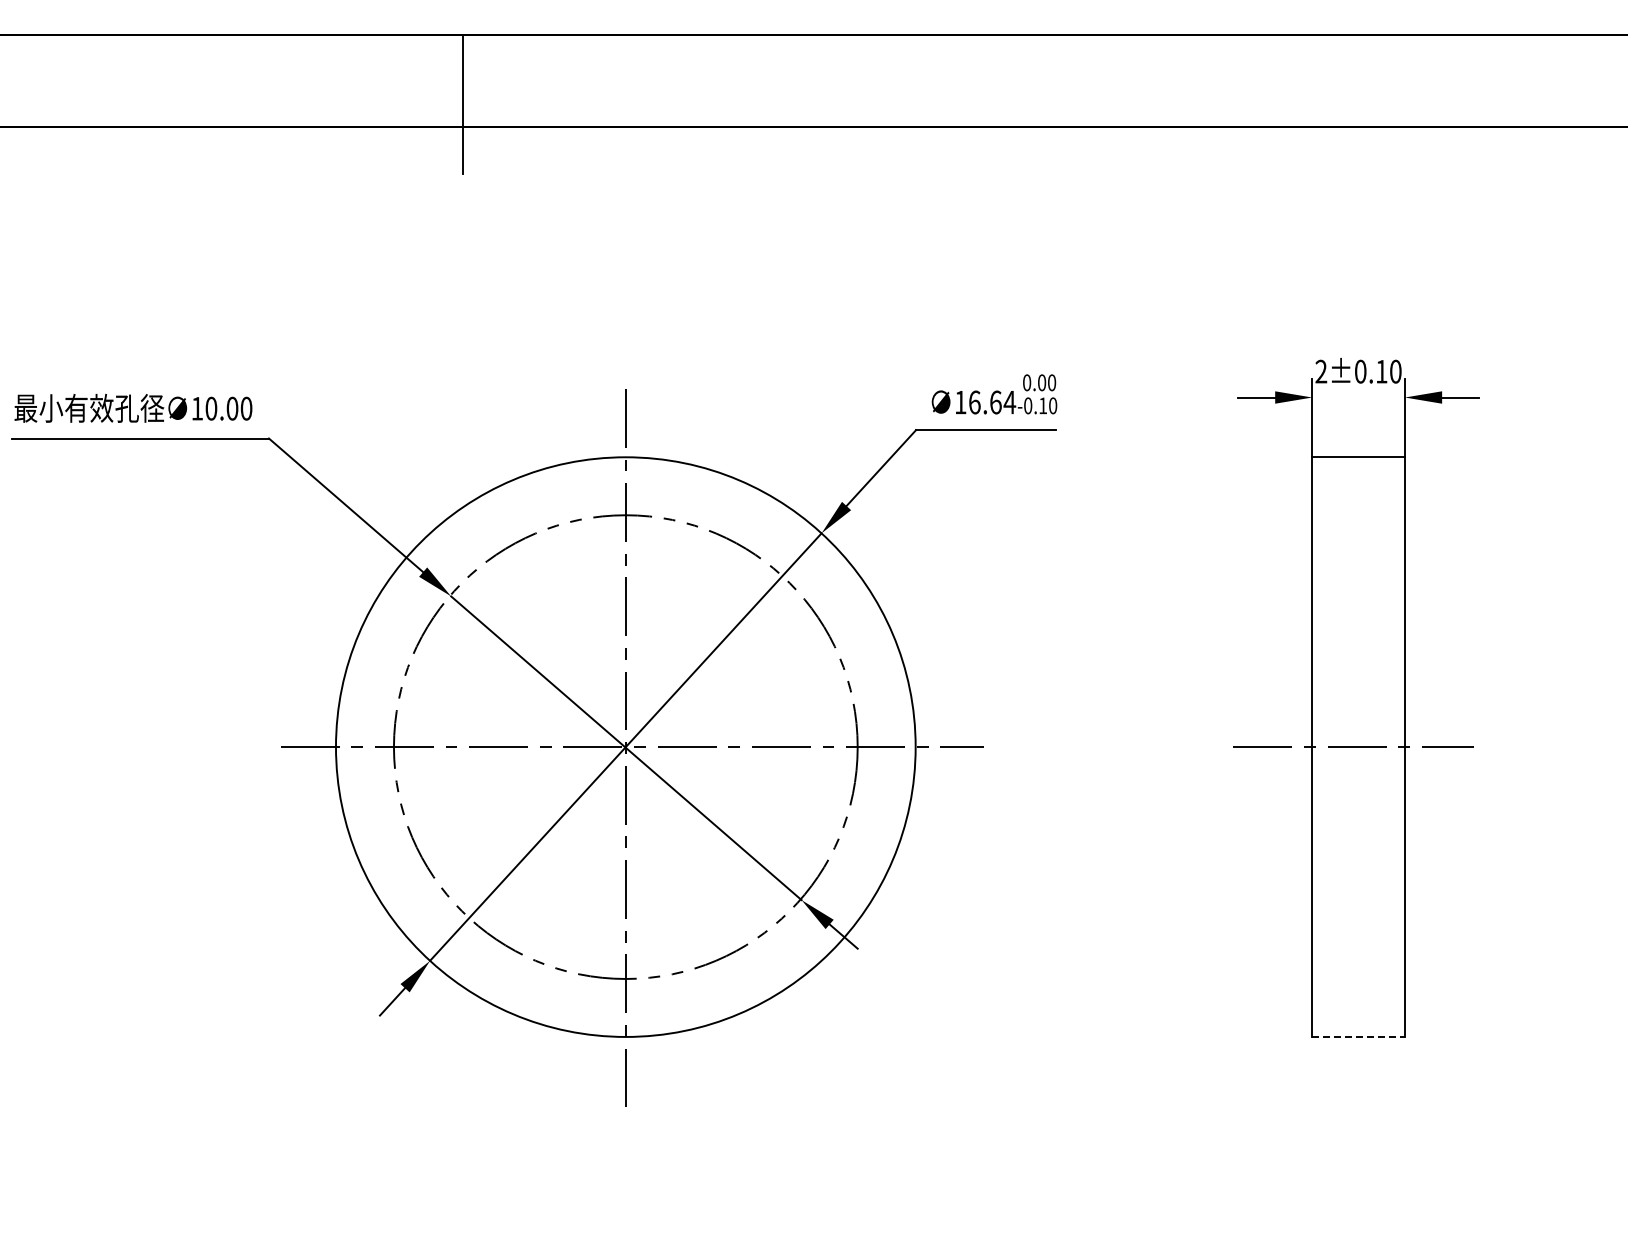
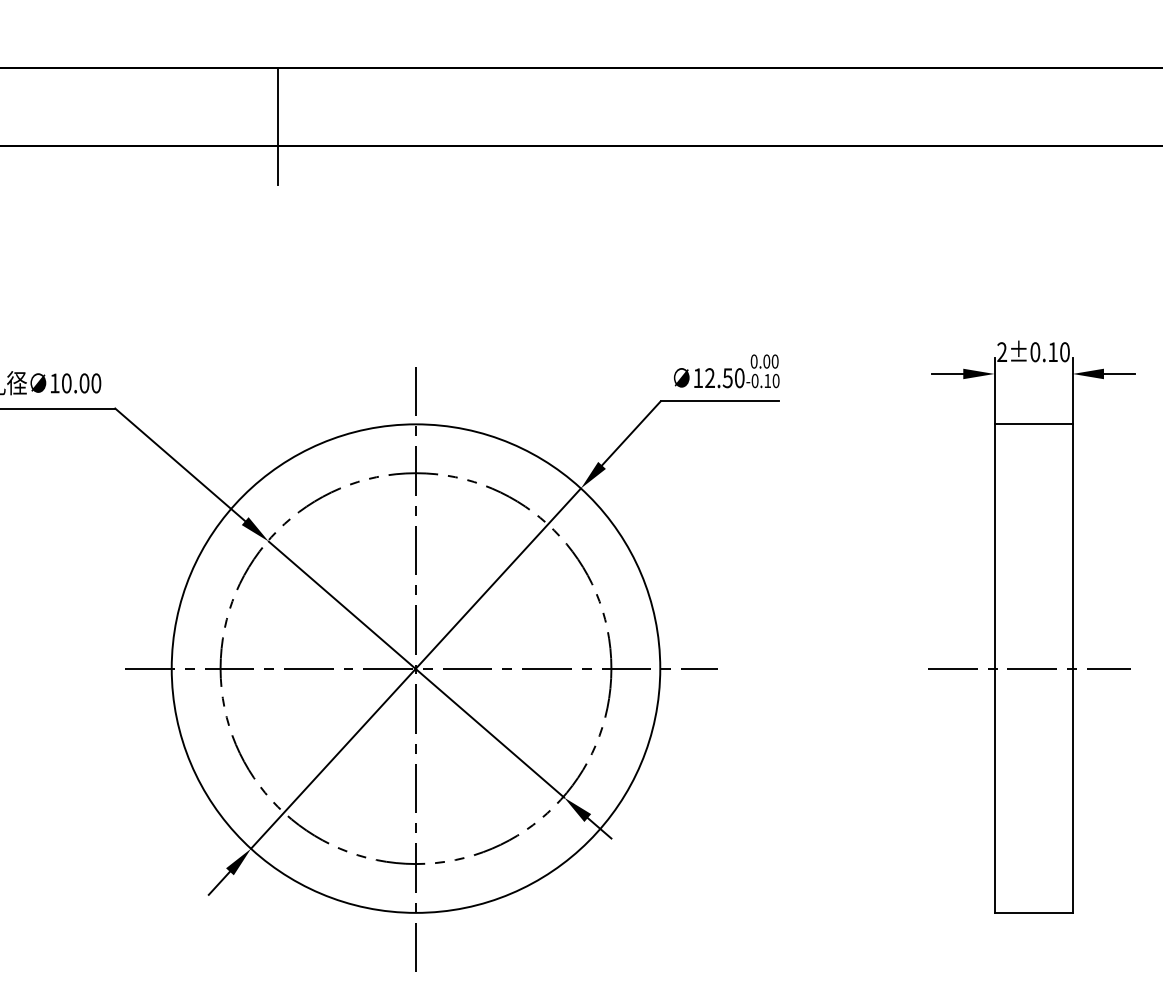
text: (992, 402) -> (725, 378), 16.64 -> 12.50
line: (1359, 1036) -> (1034, 912), dashed -> solid

